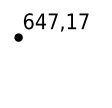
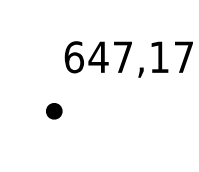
part: (18, 37) -> (54, 111), moved

